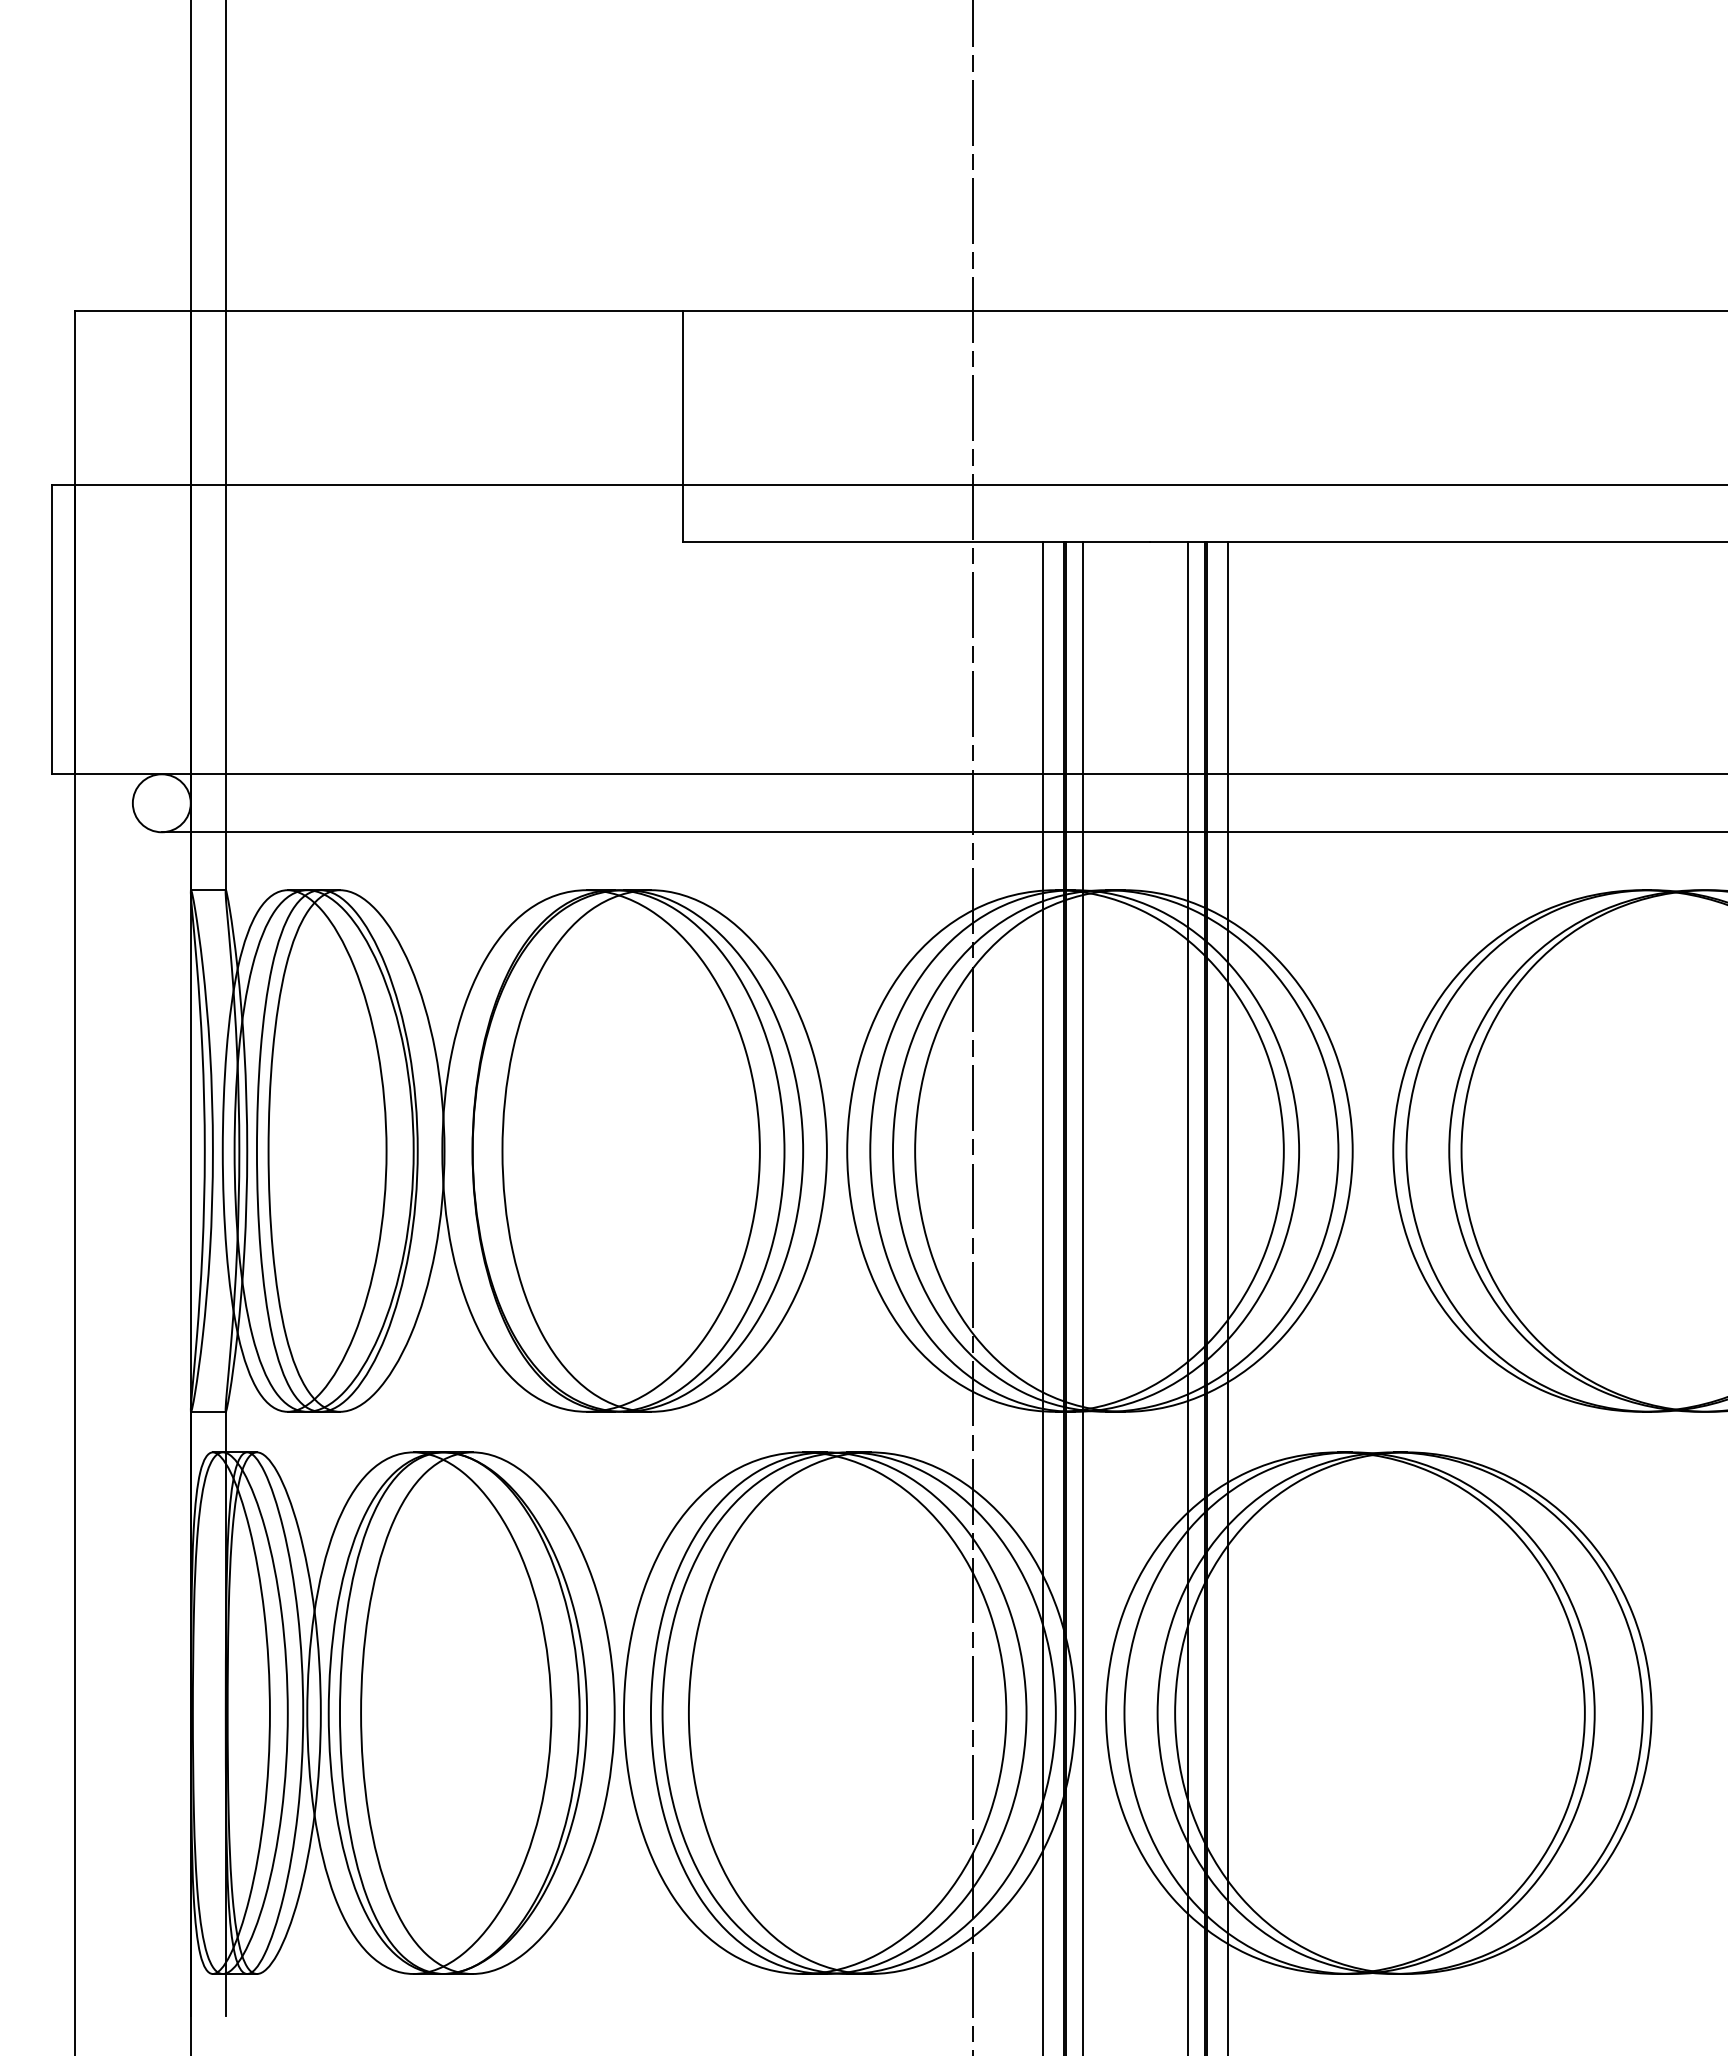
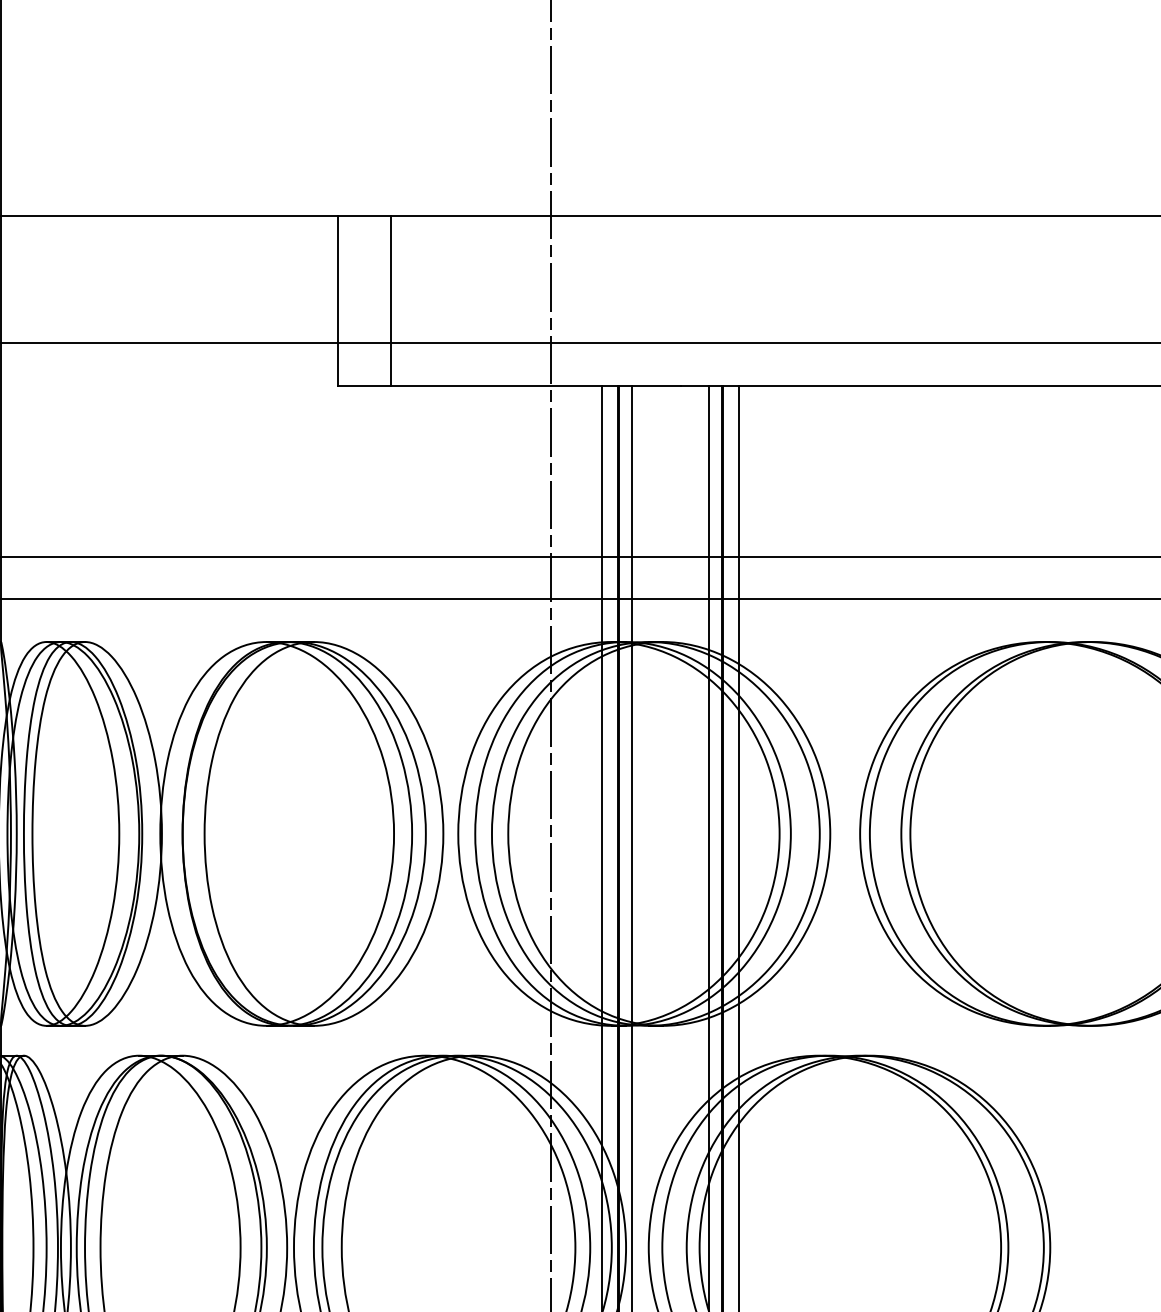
line: (755, 426) -> (390, 300), added

